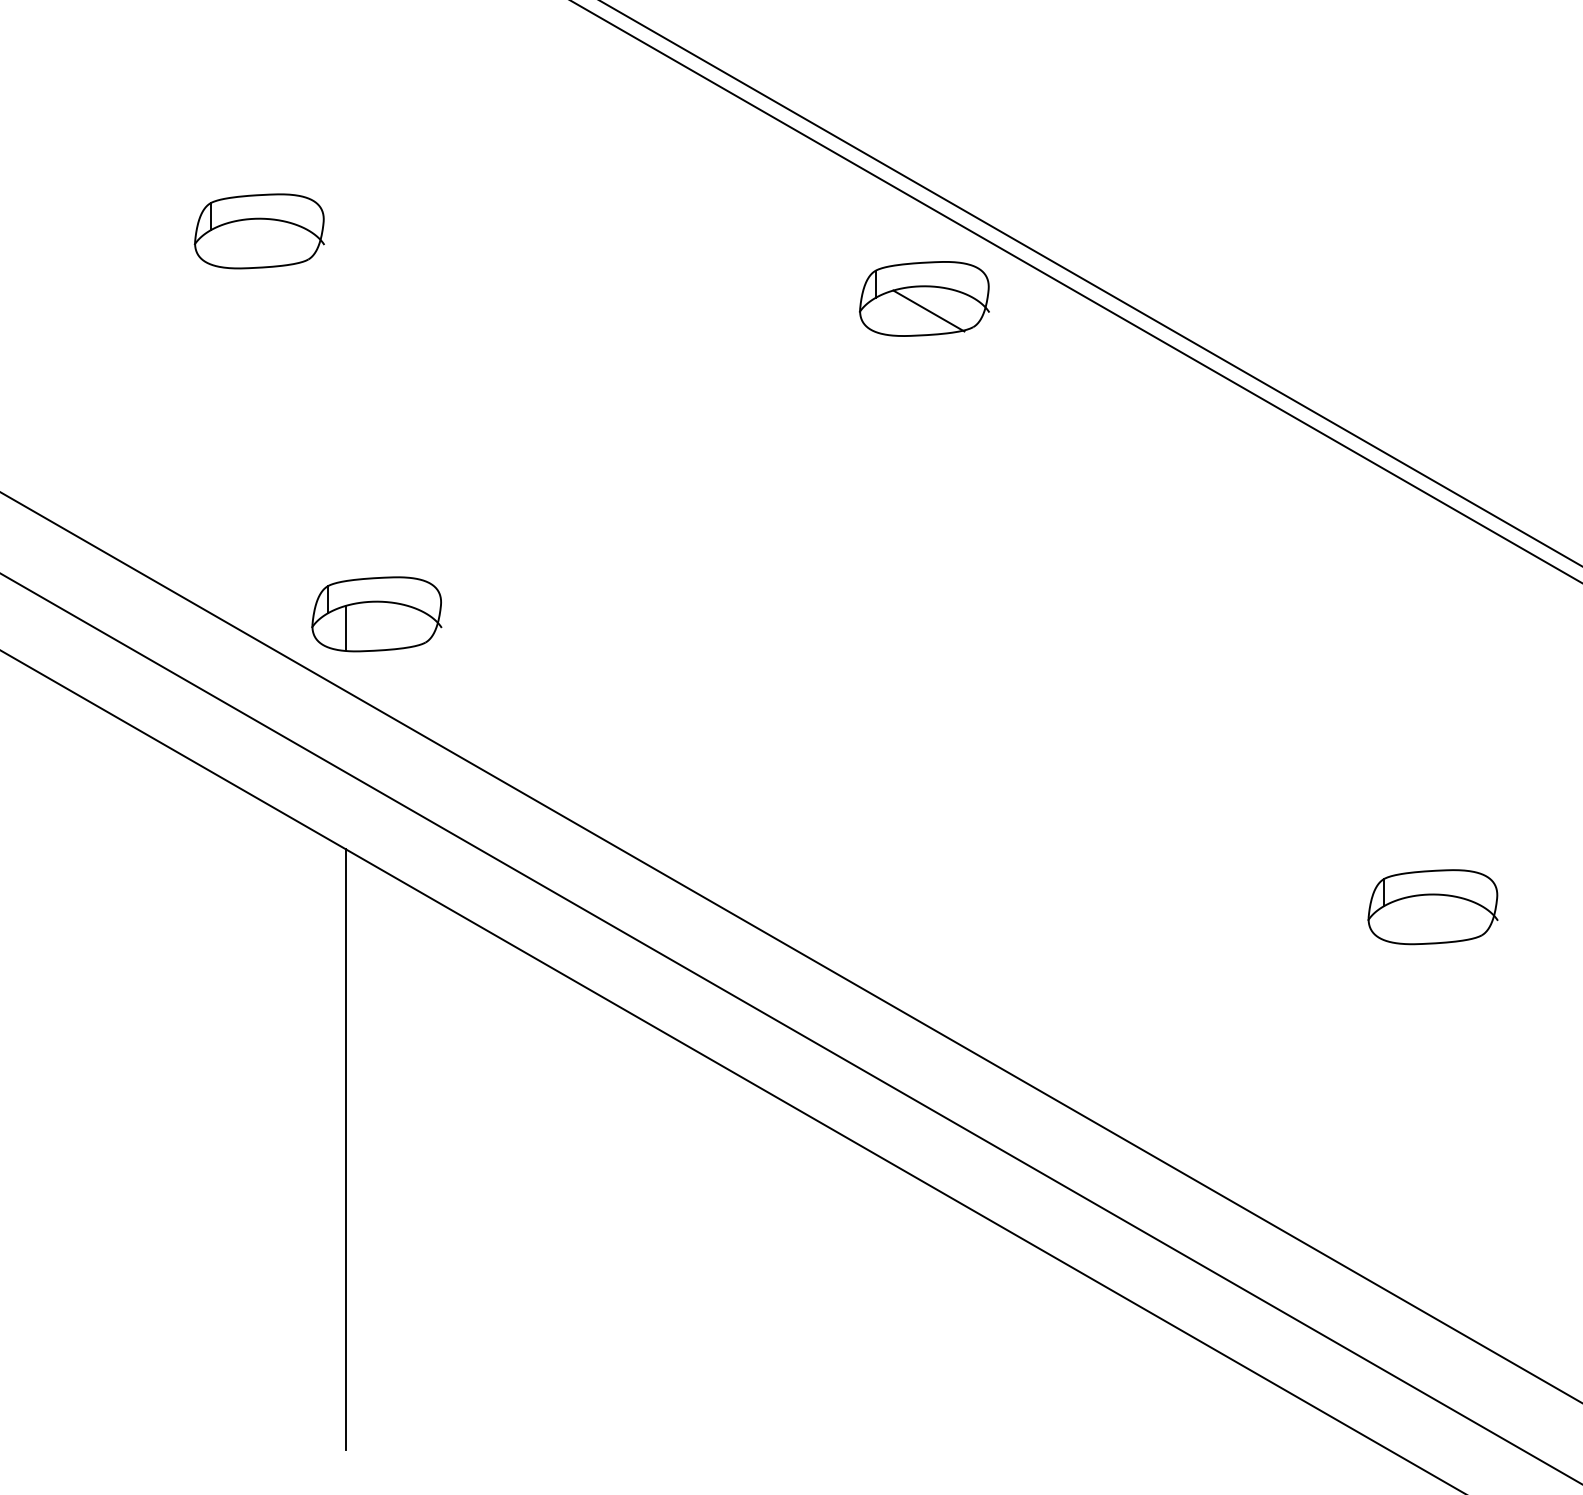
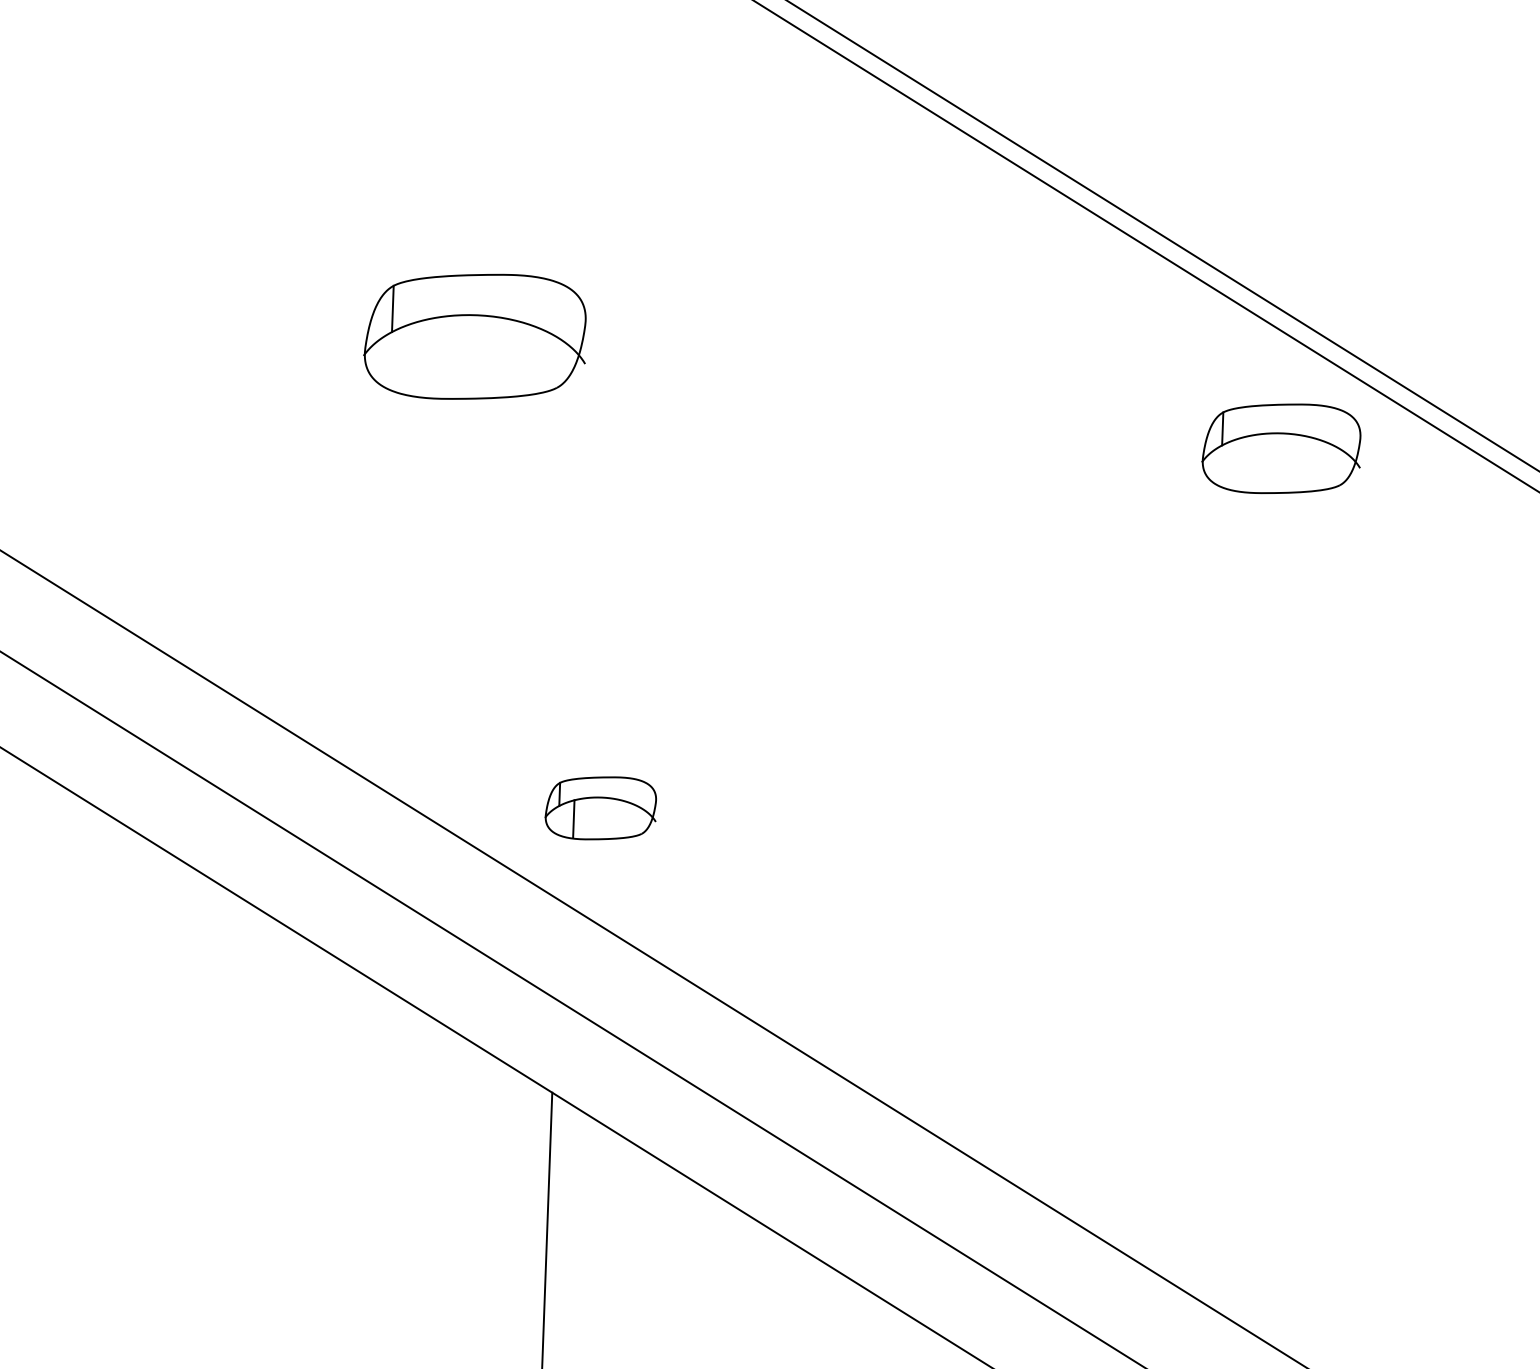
part: (258, 231) -> (473, 336), size x1.4
line: (928, 310) -> (1286, 463), removed
part: (376, 614) -> (600, 808), size x0.7

